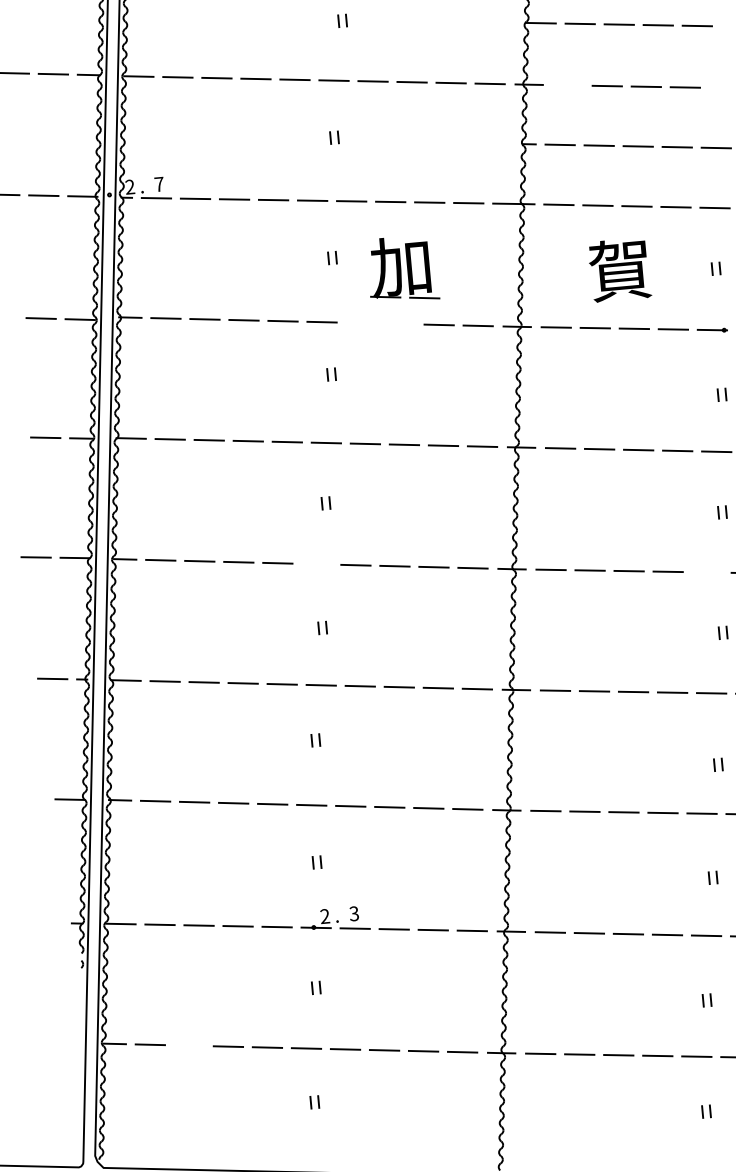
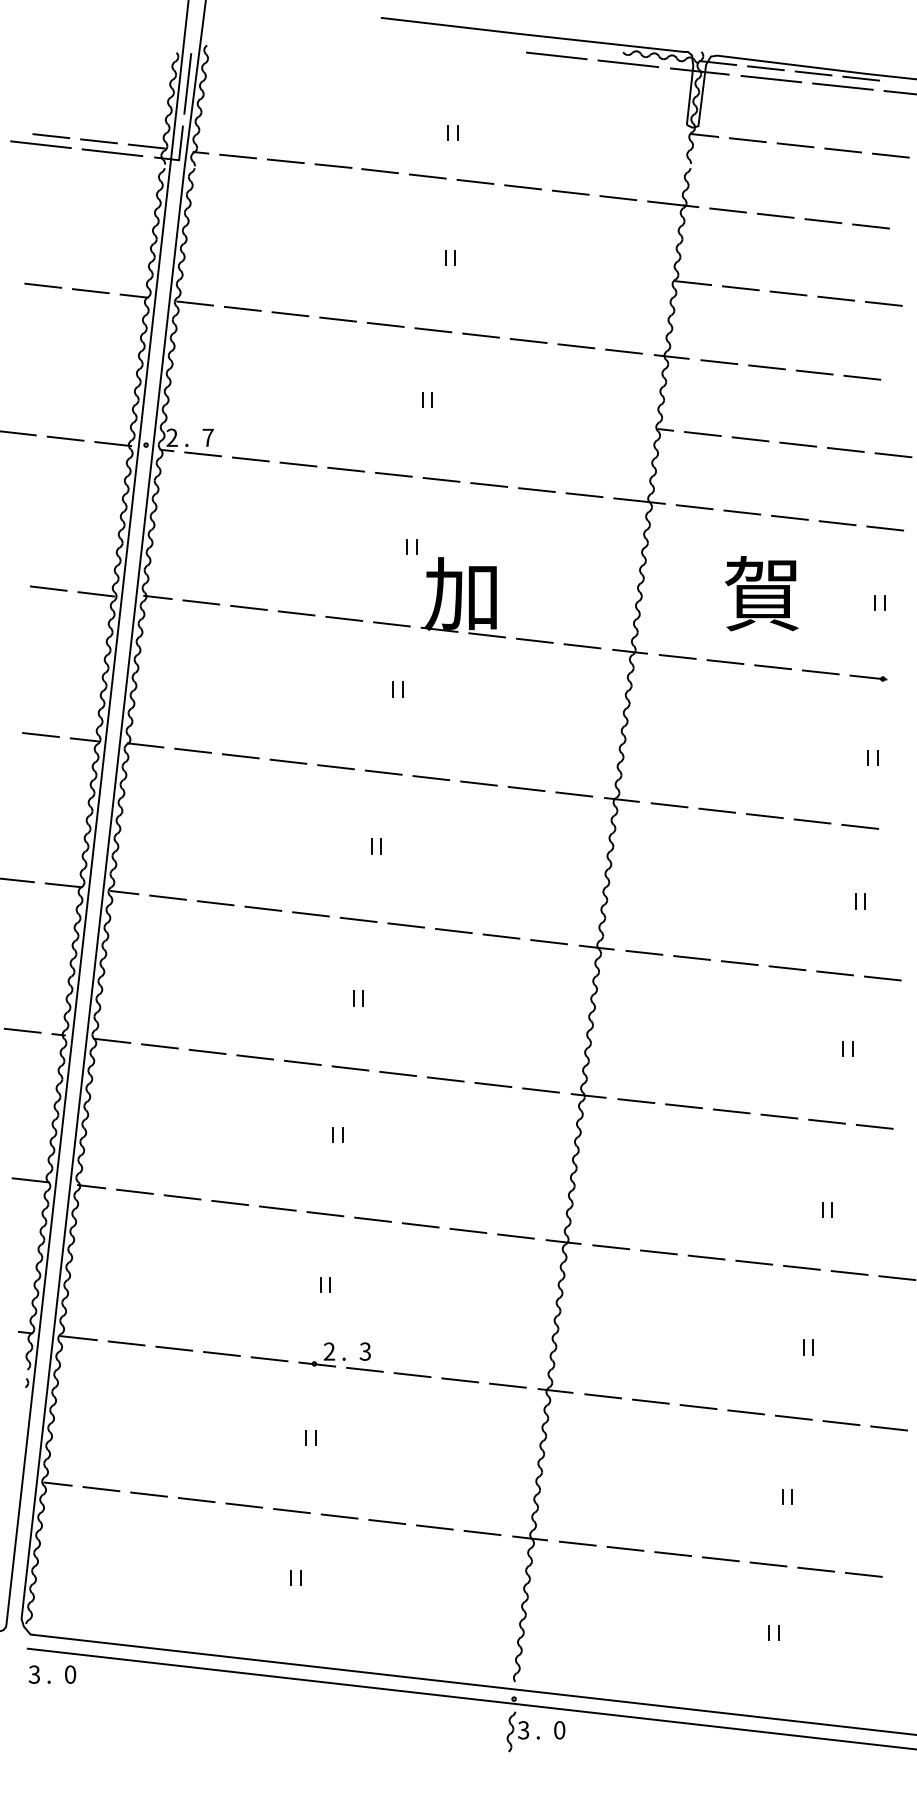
line: (568, 85) -> (719, 362), added
part: (401, 269) -> (462, 597), moved
line: (316, 563) -> (358, 919), added
line: (706, 572) -> (834, 973), added
line: (188, 1045) -> (148, 1494), added

